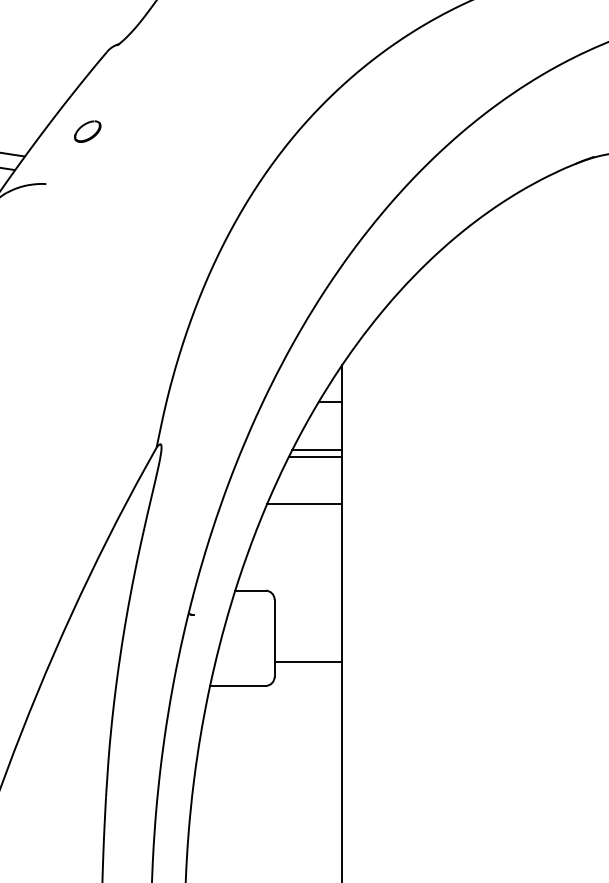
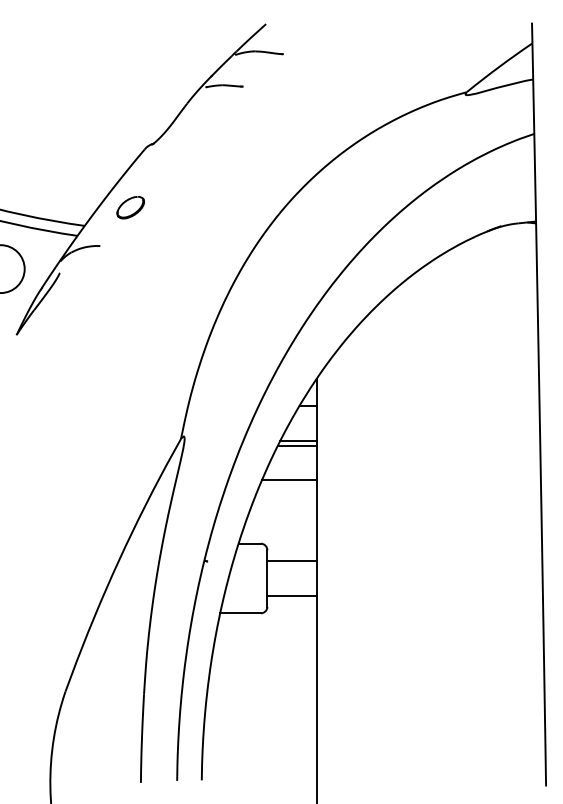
part: (87, 131) -> (130, 207), size x1.43
line: (307, 615) -> (291, 561), added

